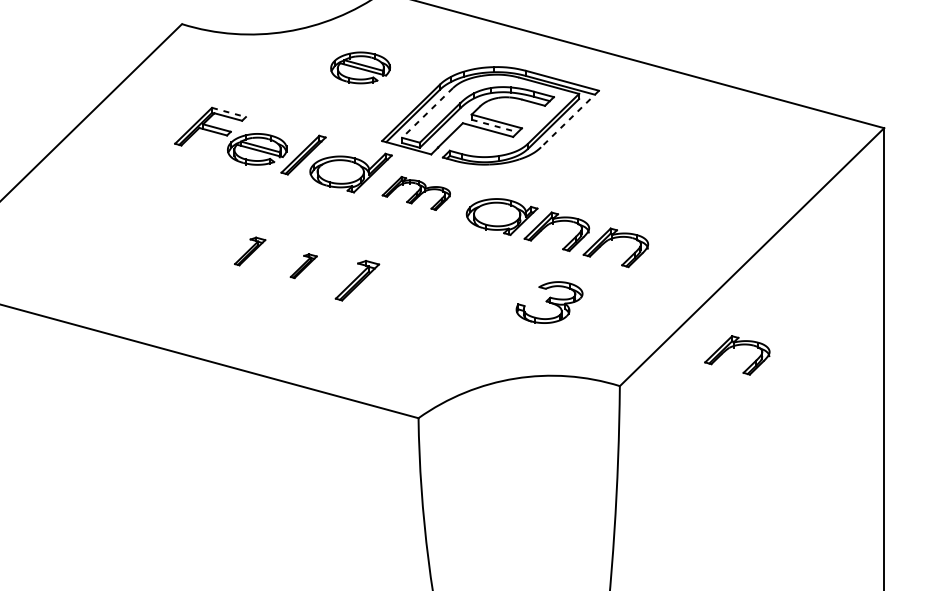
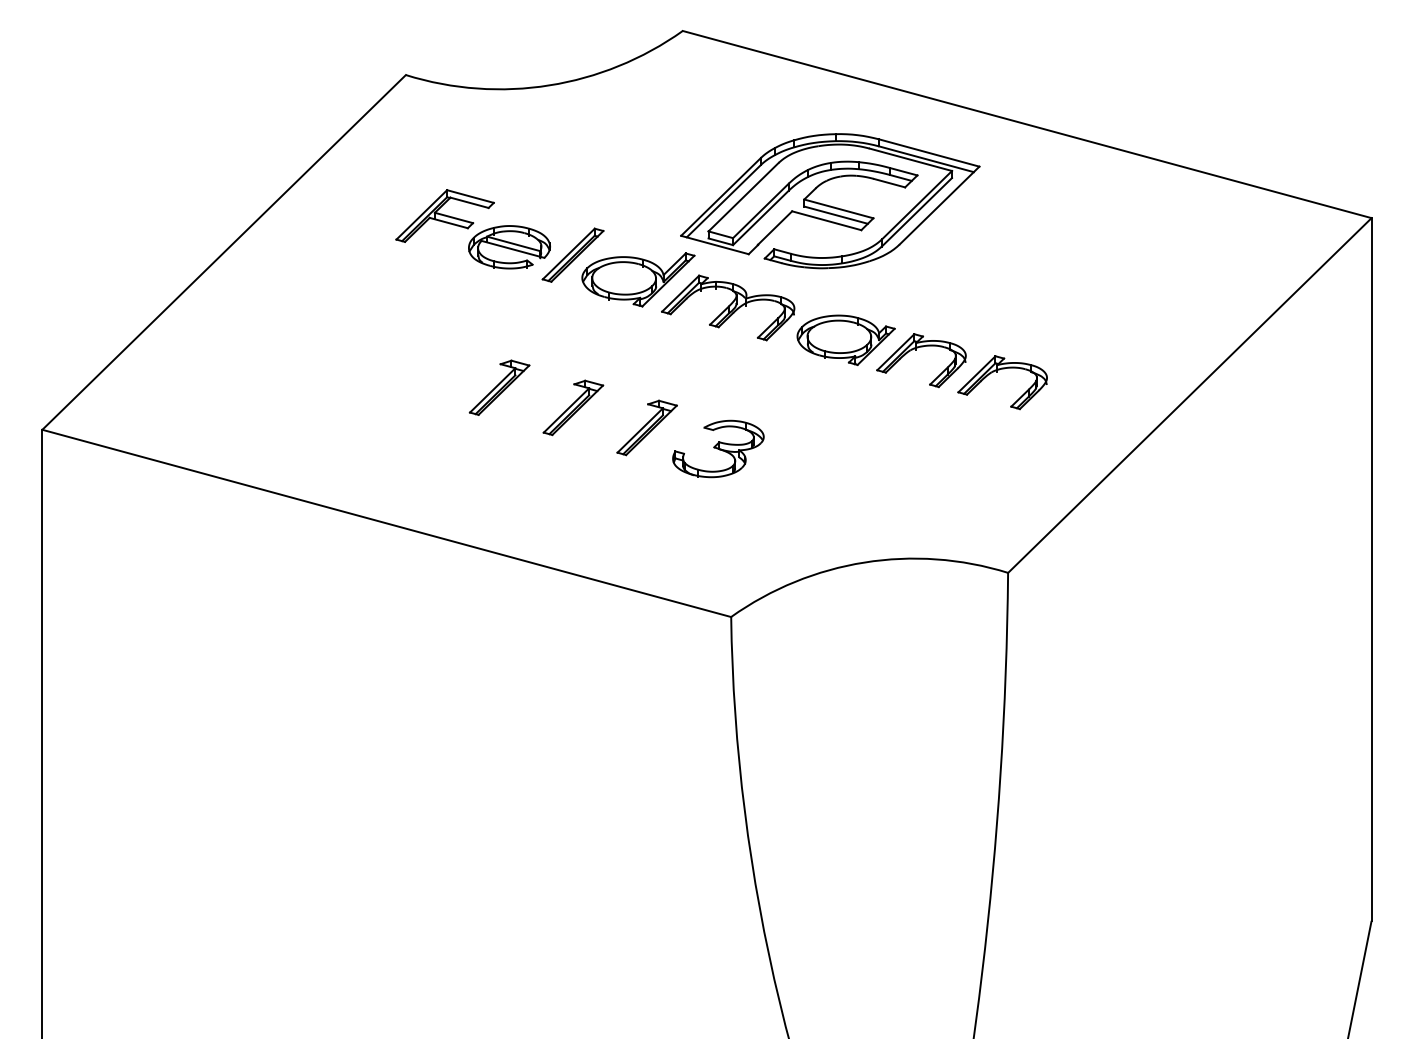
part: (360, 68) -> (651, 135), removed
line: (228, 112) -> (470, 196), dashed -> solid
line: (427, 113) -> (743, 197), dashed -> solid
line: (570, 118) -> (939, 205), dashed -> solid
line: (495, 126) -> (836, 215), dashed -> solid
part: (416, 193) -> (728, 307), size x1.43
part: (250, 251) -> (499, 387), size x1.43
part: (303, 265) -> (573, 407), size x1.67
part: (549, 302) -> (718, 448), moved
part: (733, 348) -> (1164, 520), removed

